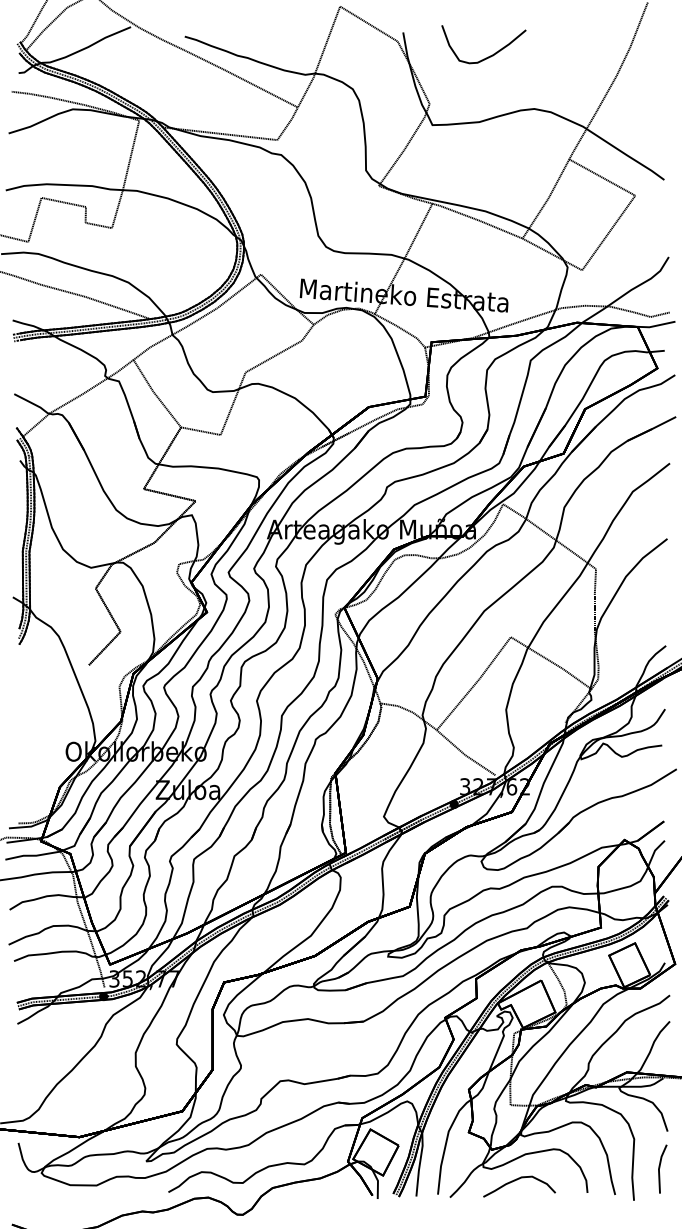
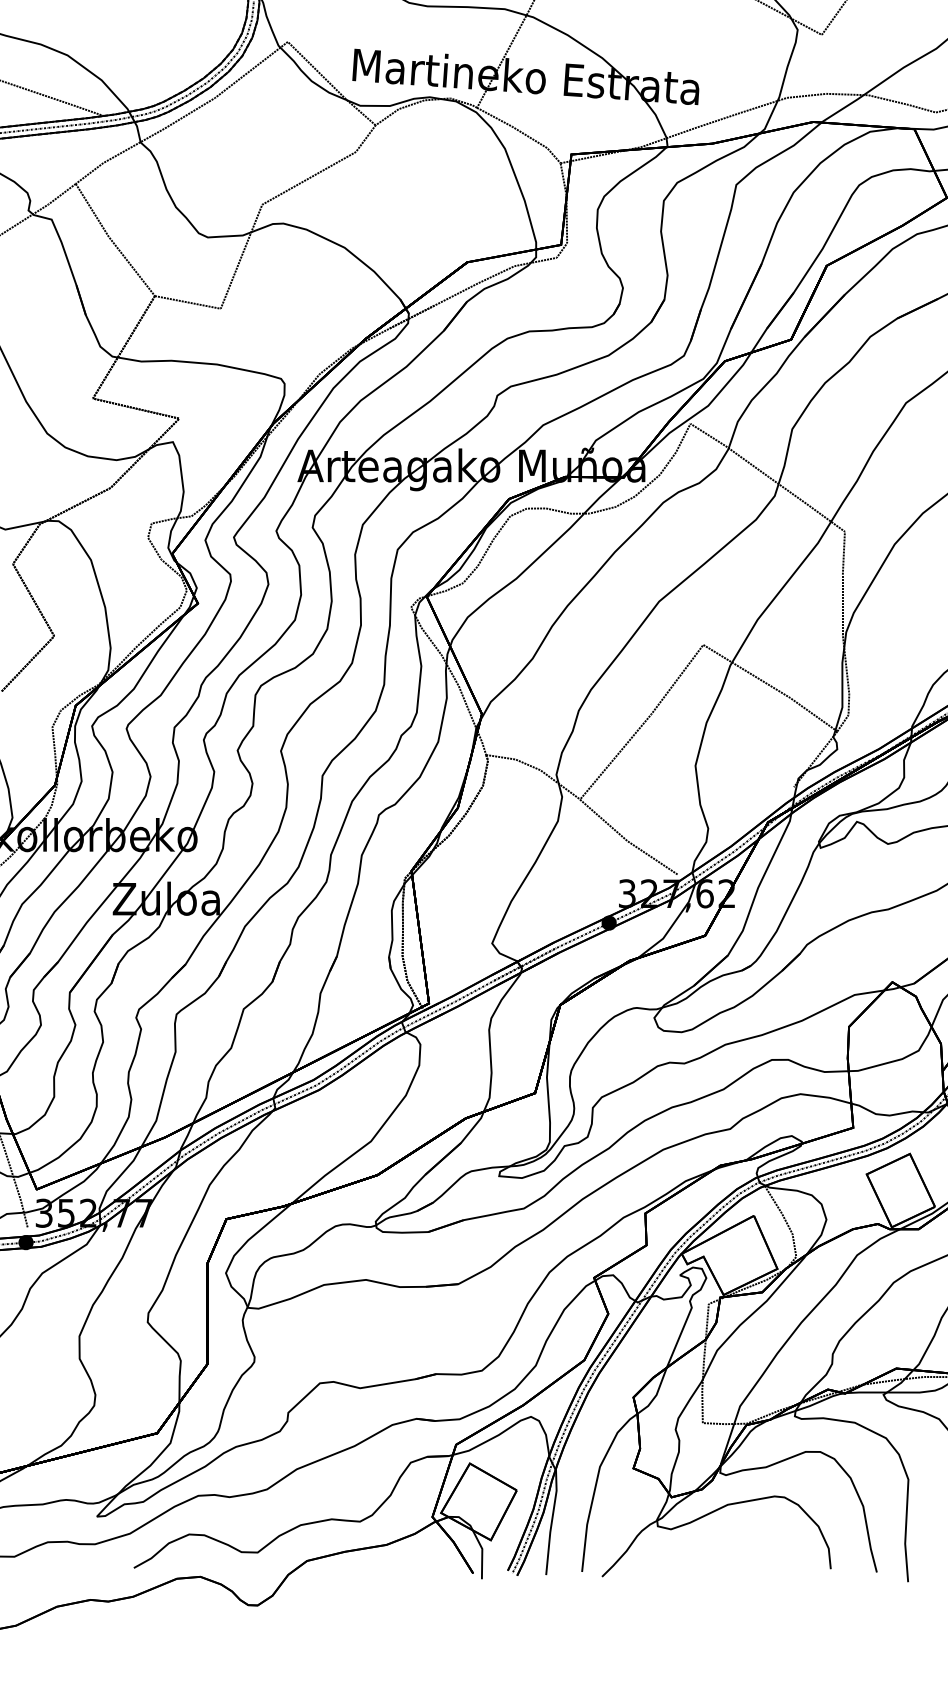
curve: (517, 1180) -> (714, 1548), removed

